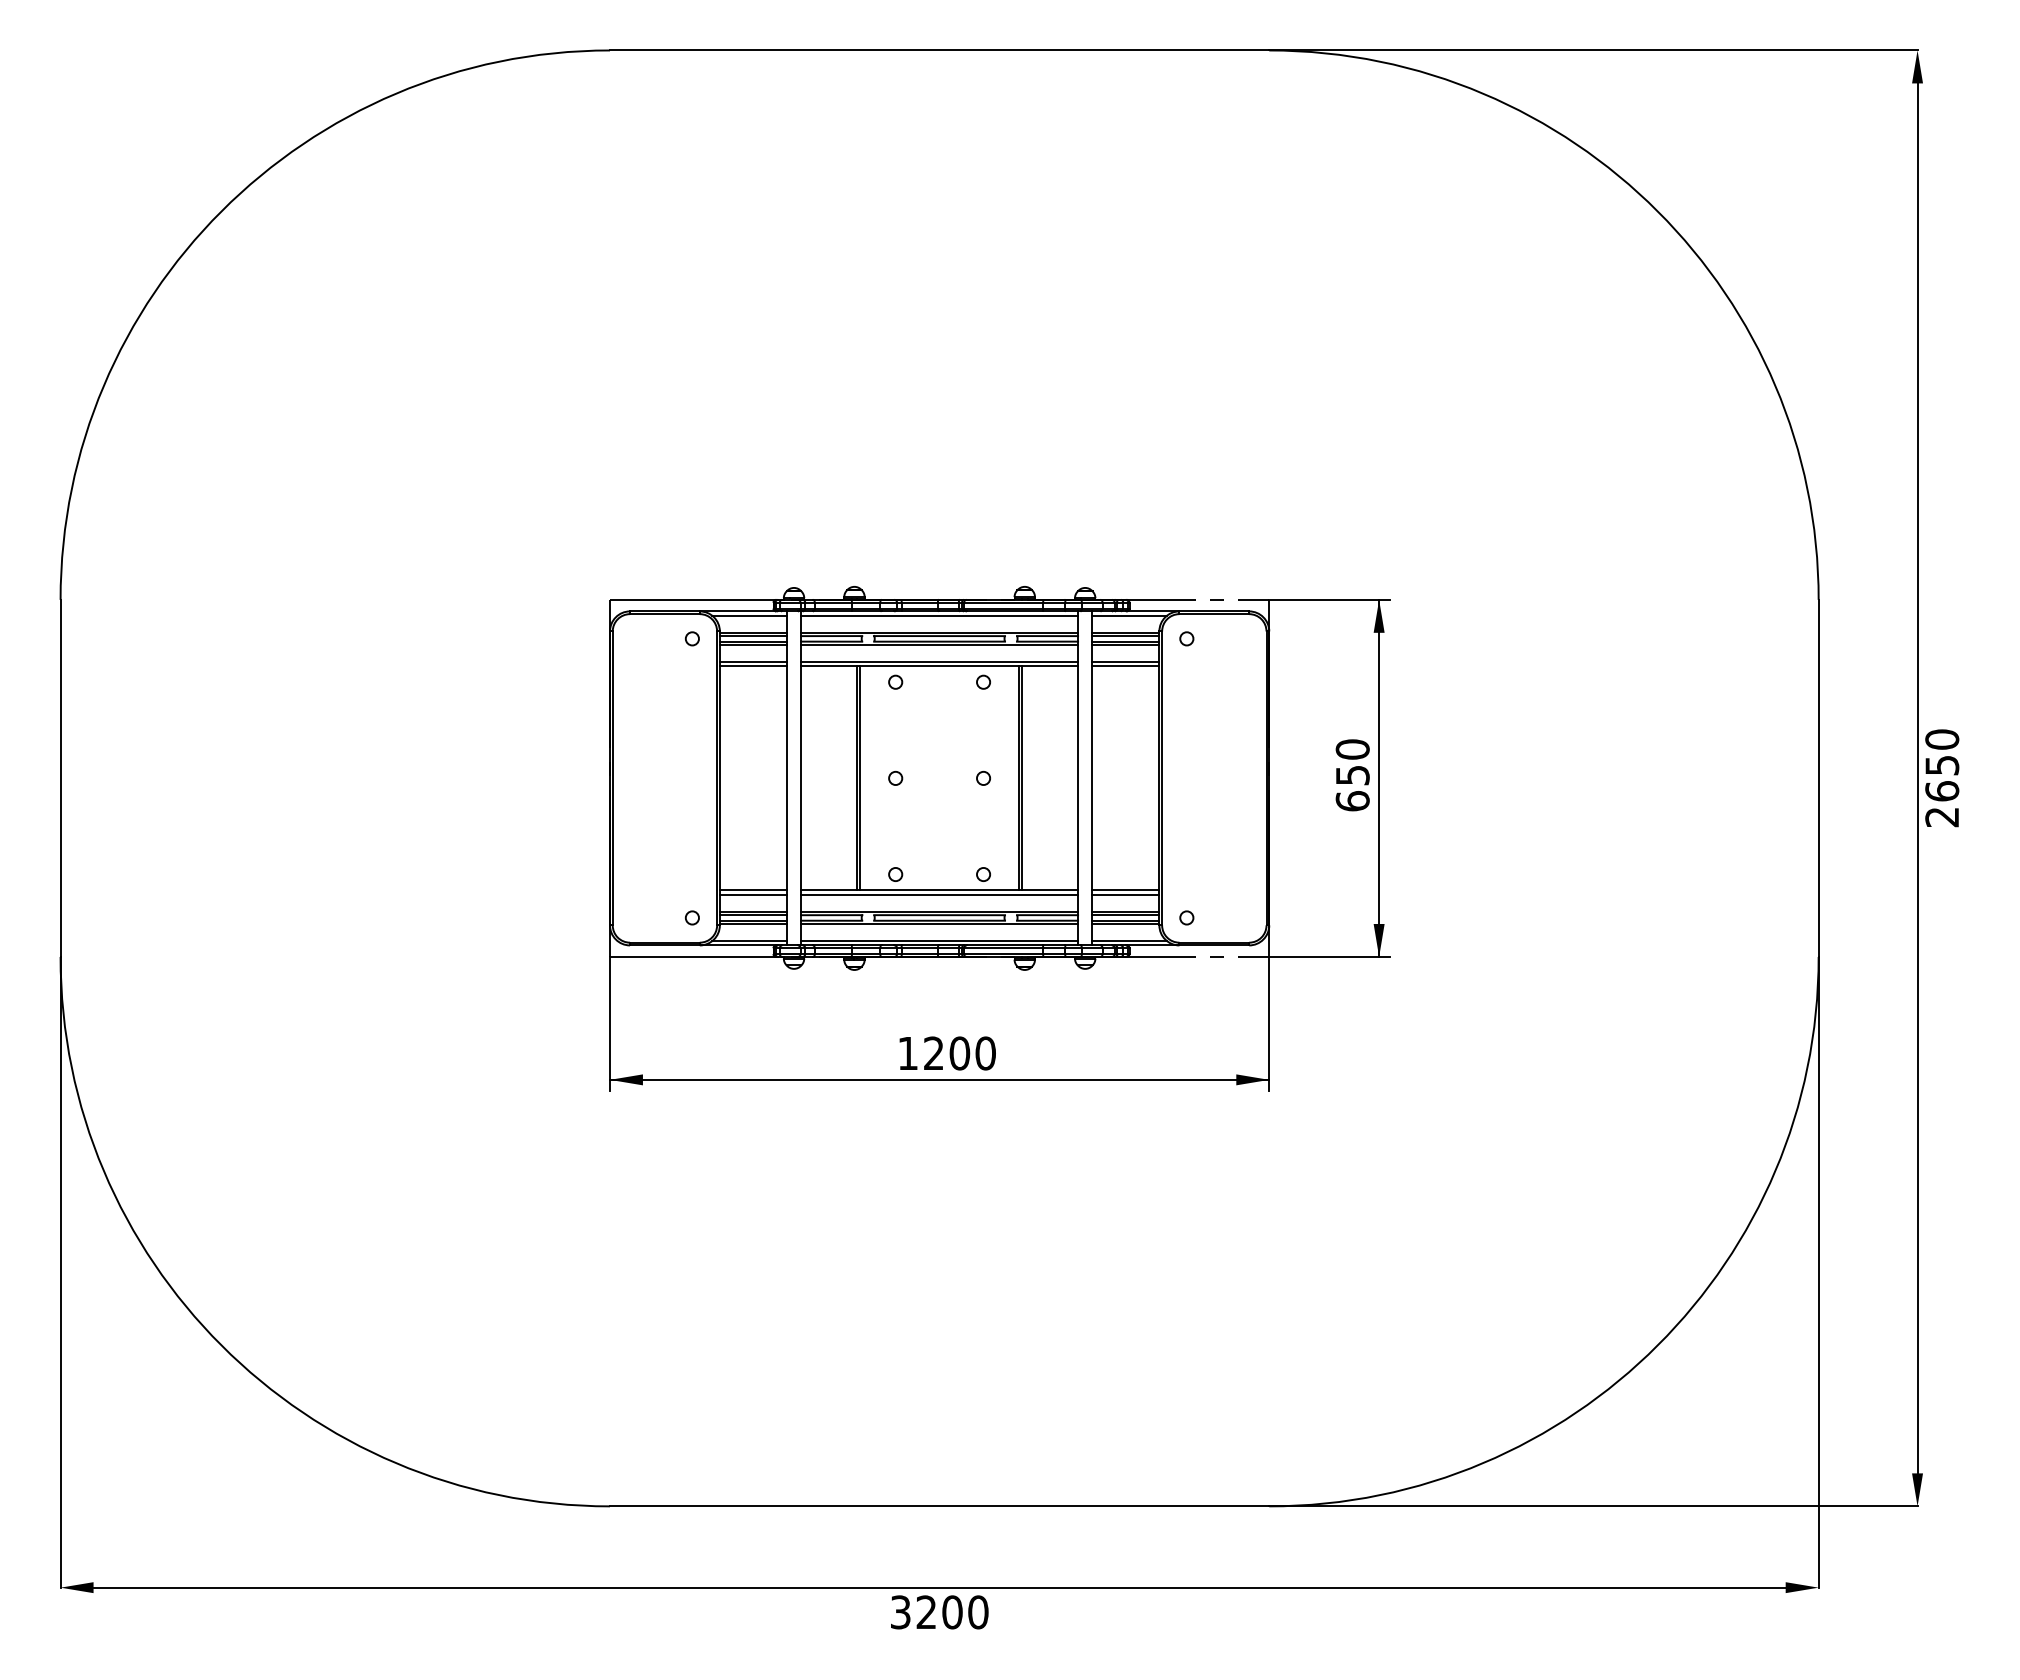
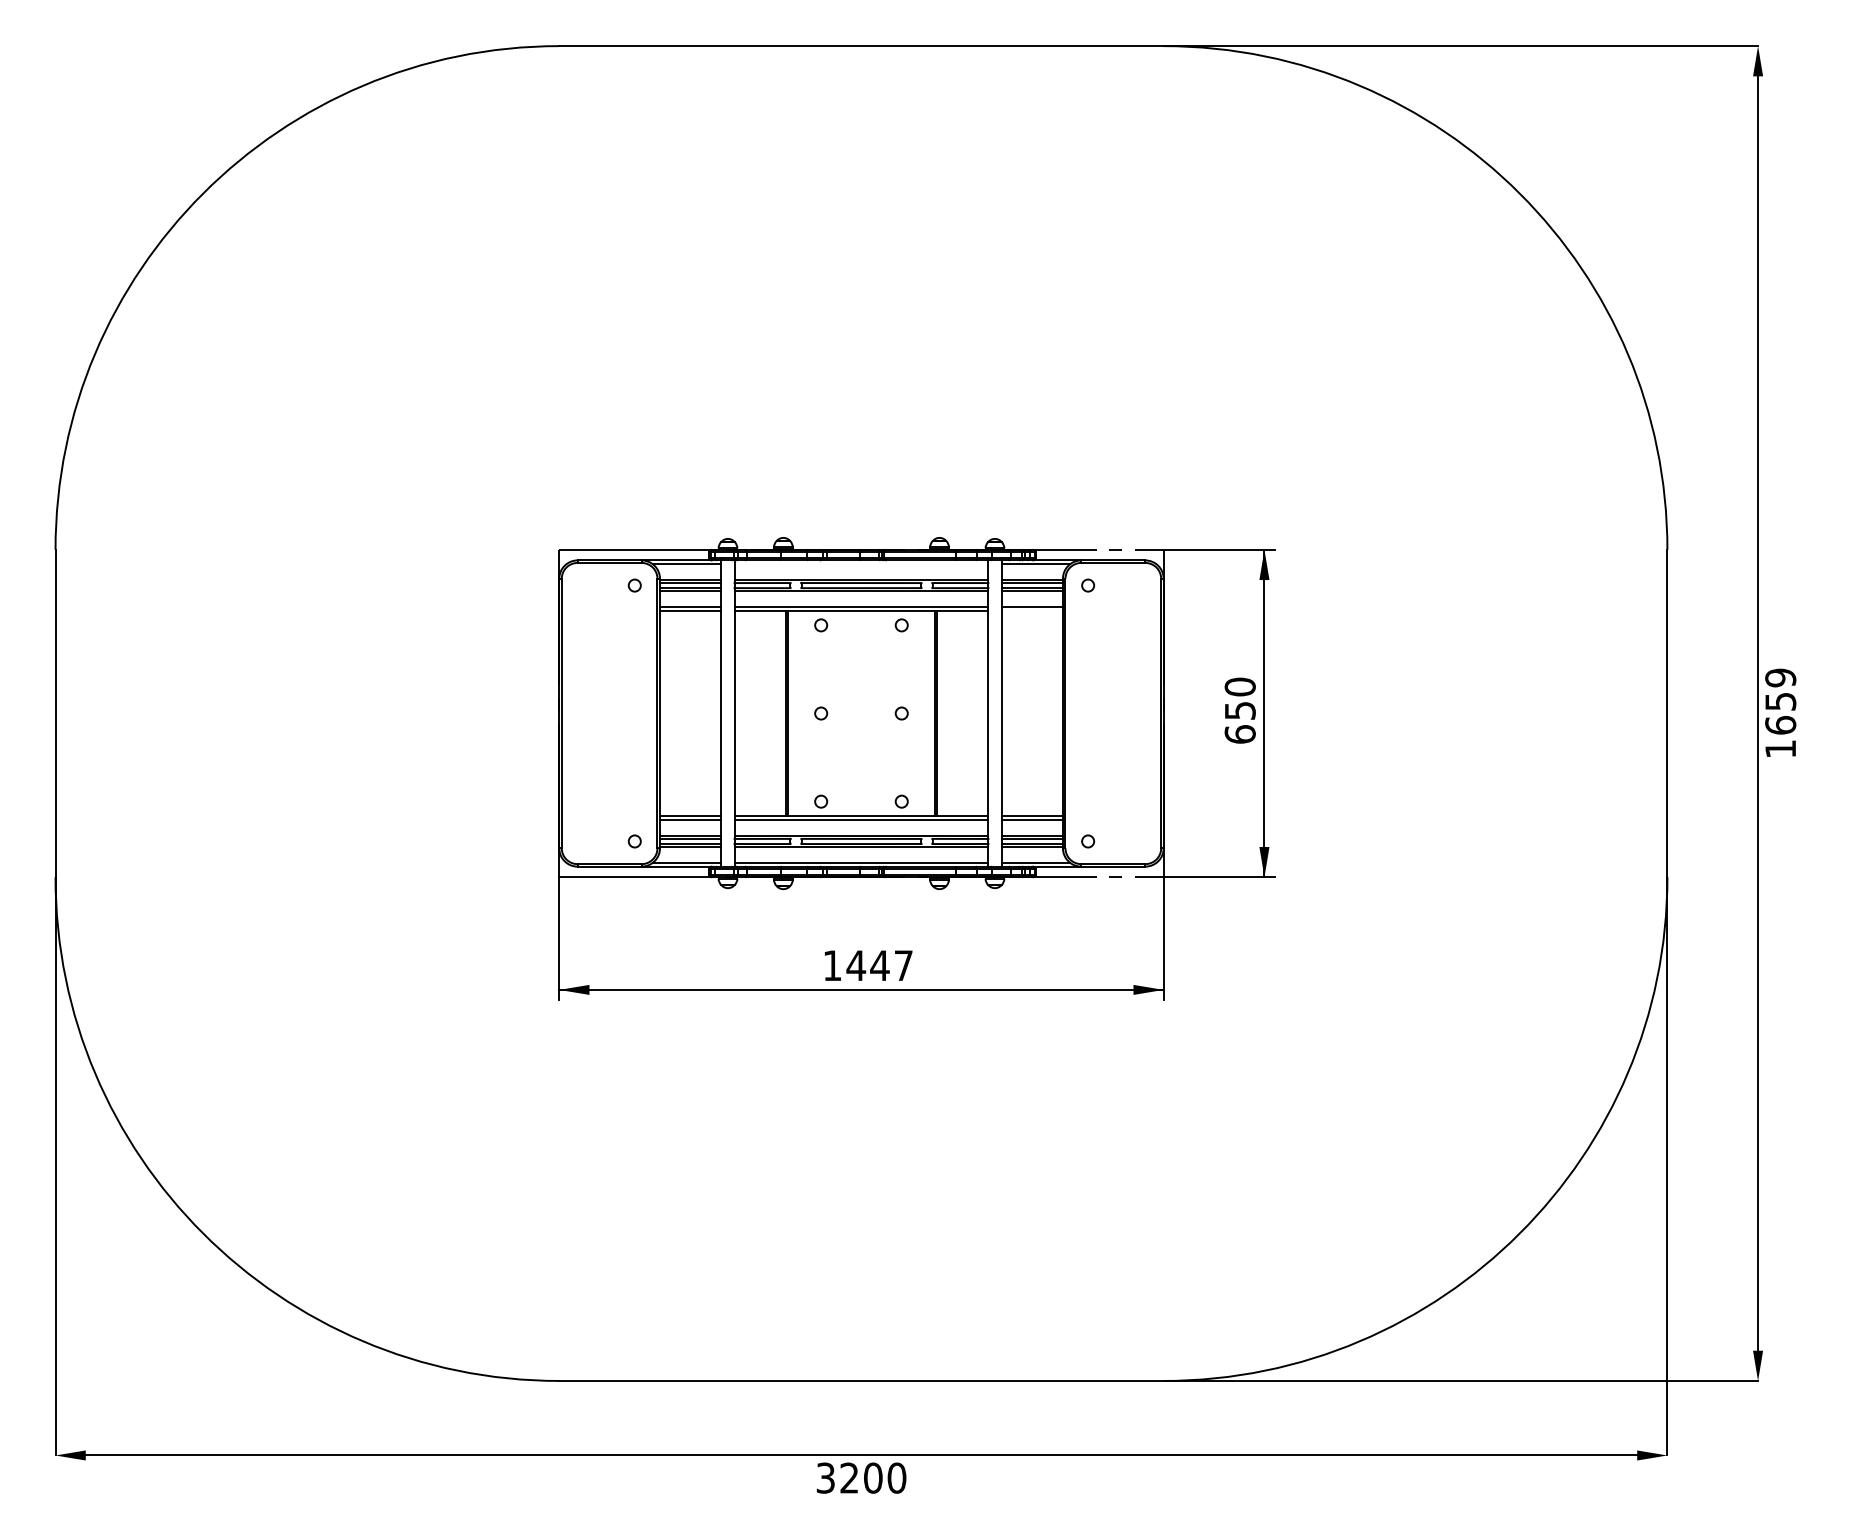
line: (939, 615) -> (861, 564), removed
line: (1125, 666) -> (1031, 610), removed
text: (1942, 778) -> (1780, 713), 2650 -> 1659
text: (959, 1053) -> (879, 965), 1200 -> 1447

